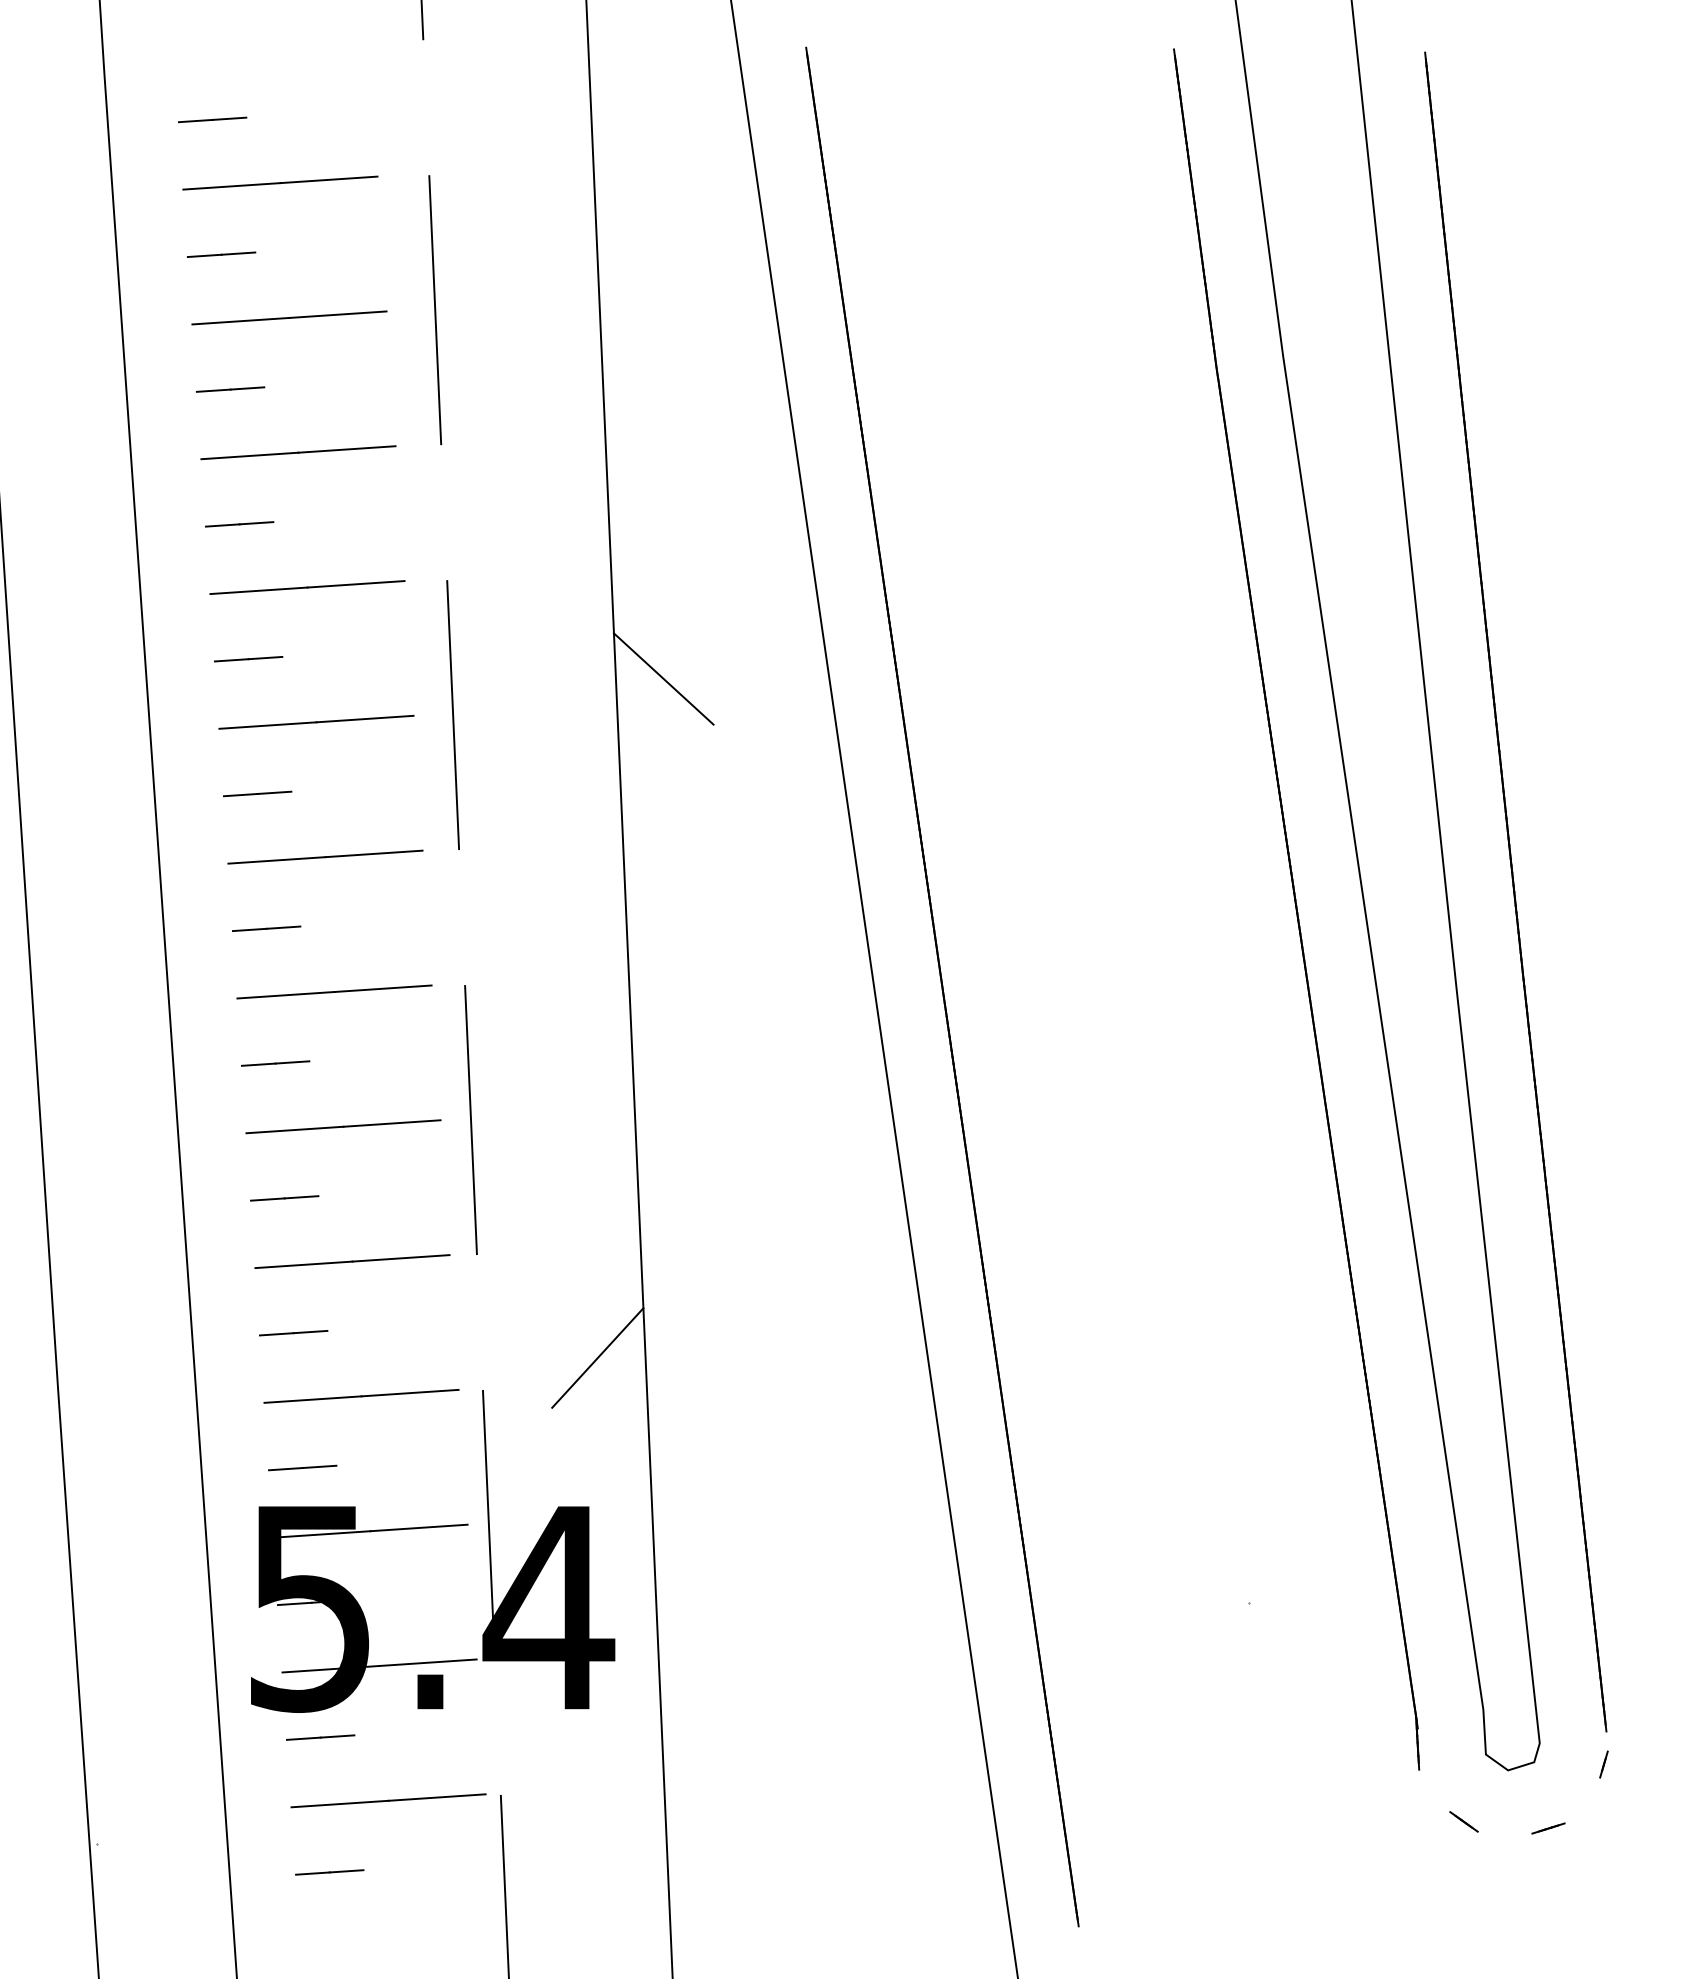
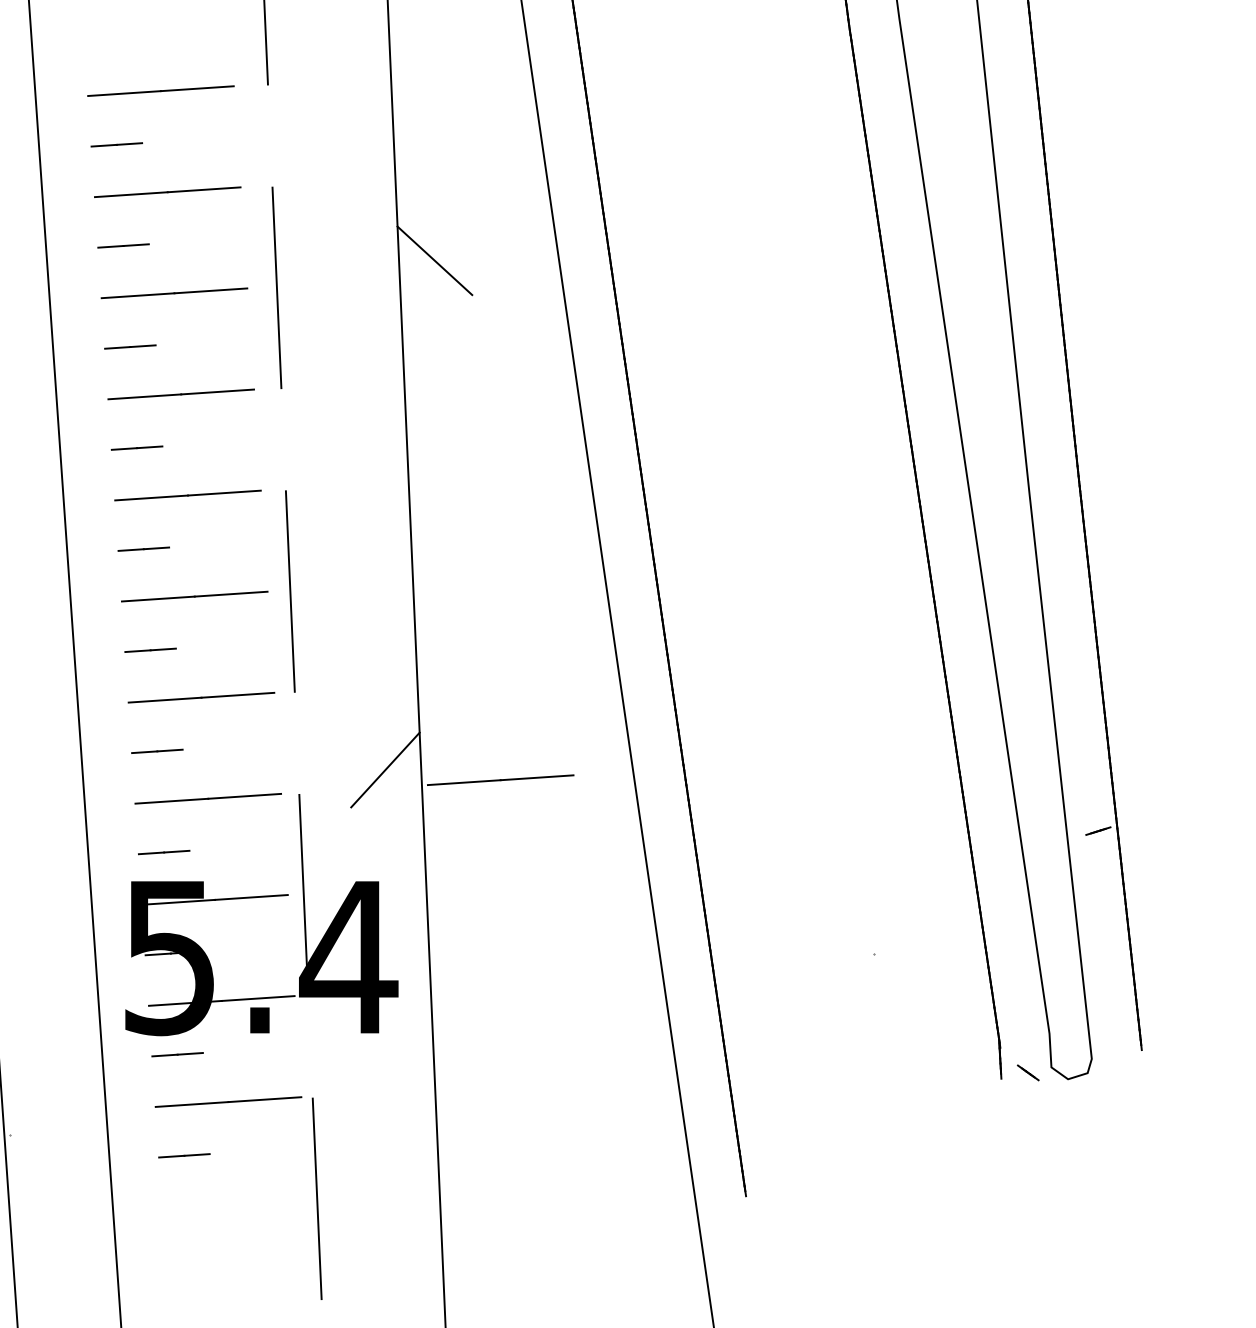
line: (230, 389) -> (110, 43), removed
line: (751, 1371) -> (500, 780), added
line: (1603, 1764) -> (1139, 1074), removed
line: (1463, 1821) -> (1027, 1072), moved
line: (1548, 1828) -> (1098, 831), moved

